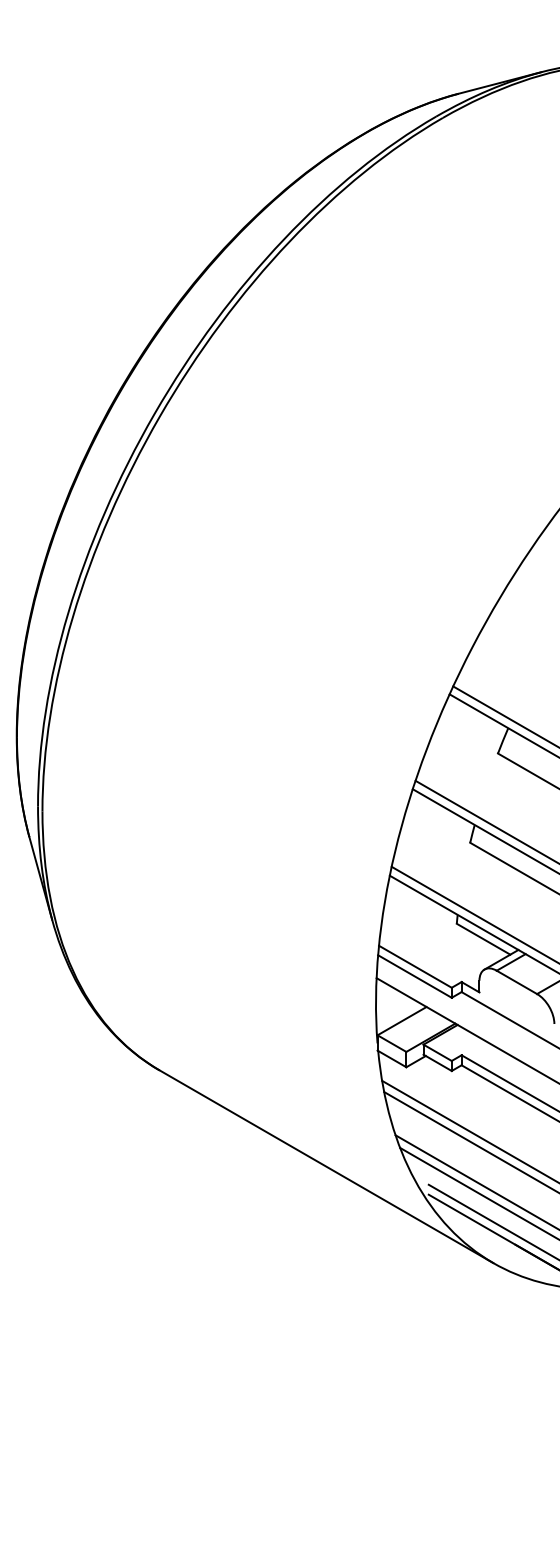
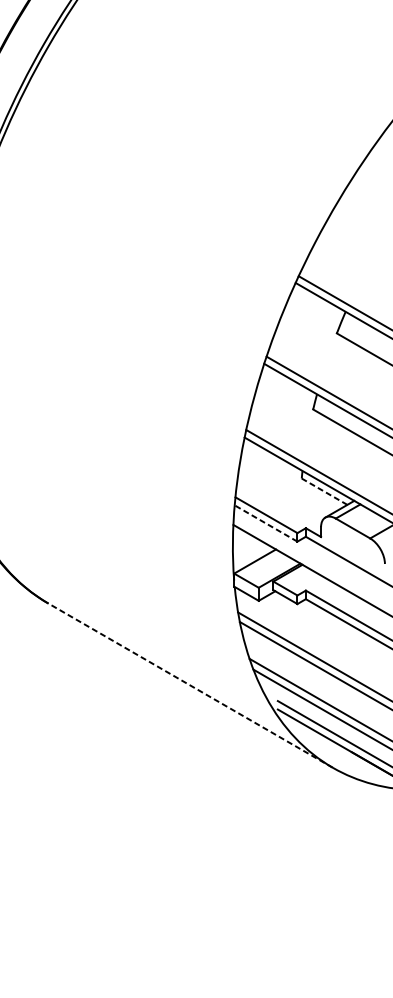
line: (483, 939) -> (324, 491), solid -> dashed
line: (414, 976) -> (265, 523), solid -> dashed
line: (326, 1166) -> (190, 685), solid -> dashed

